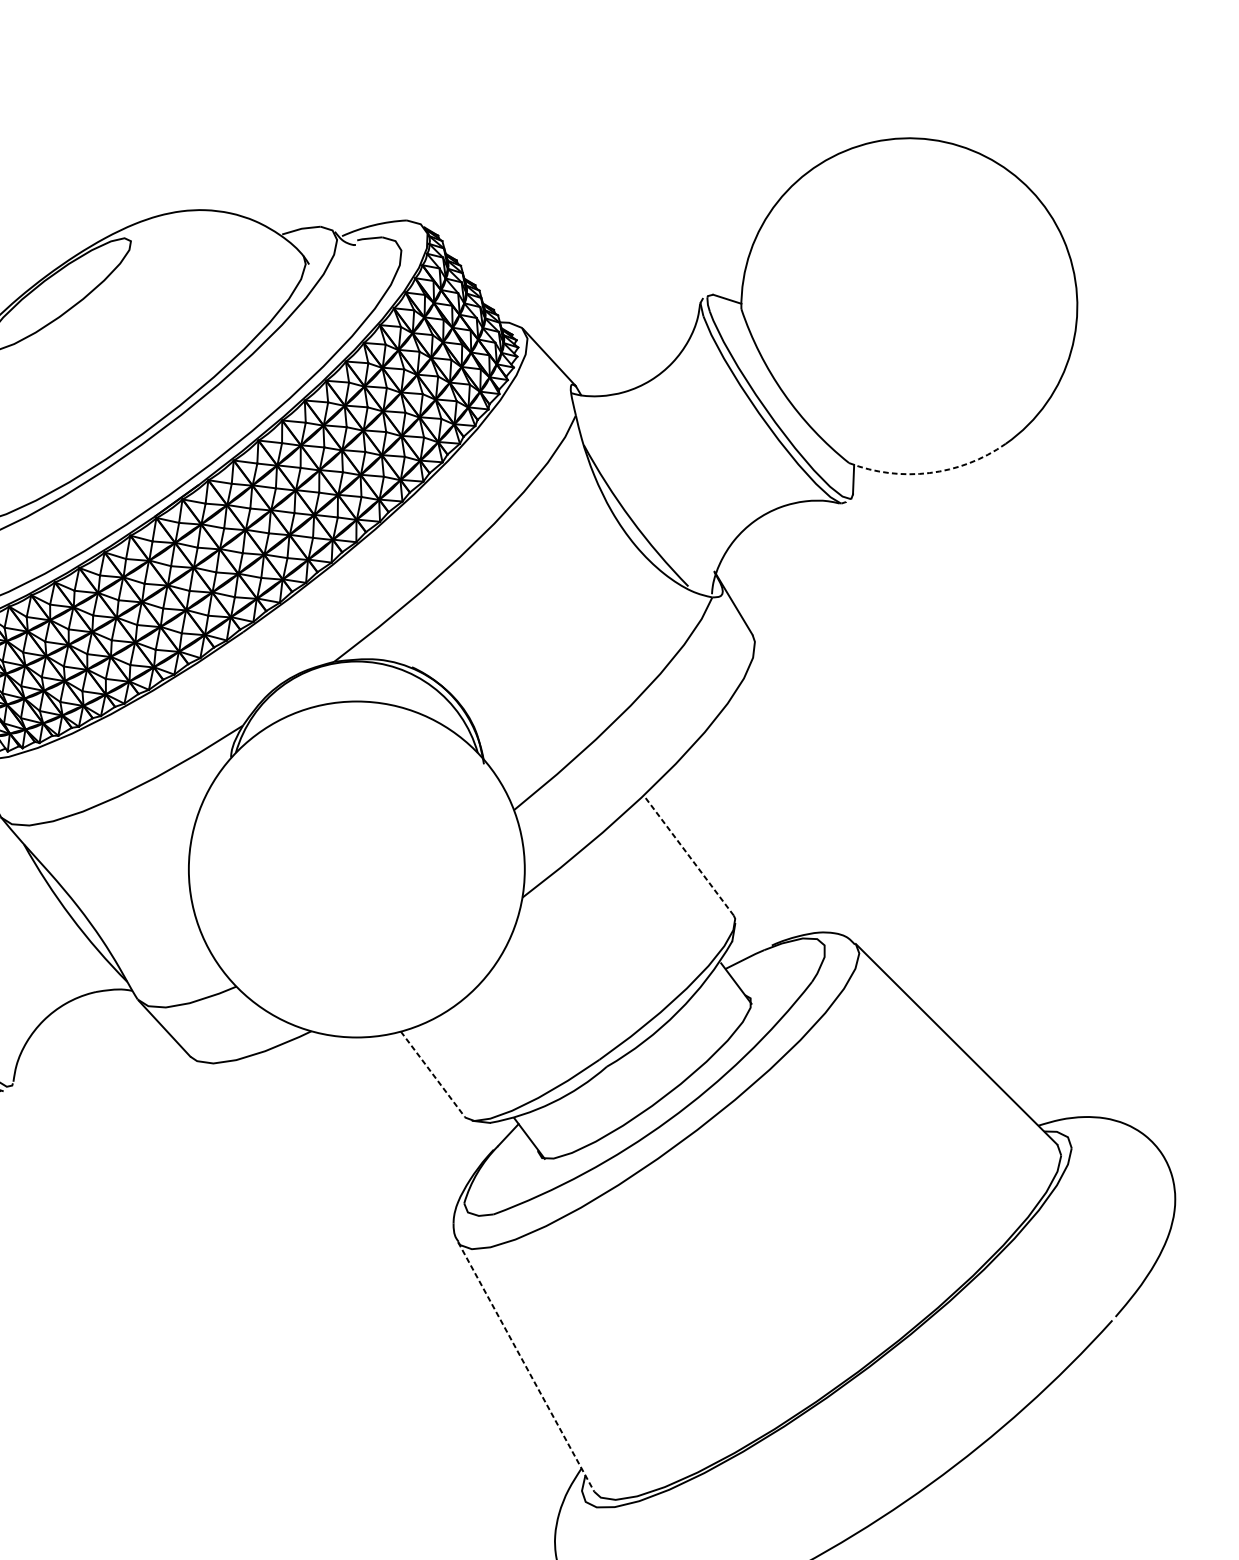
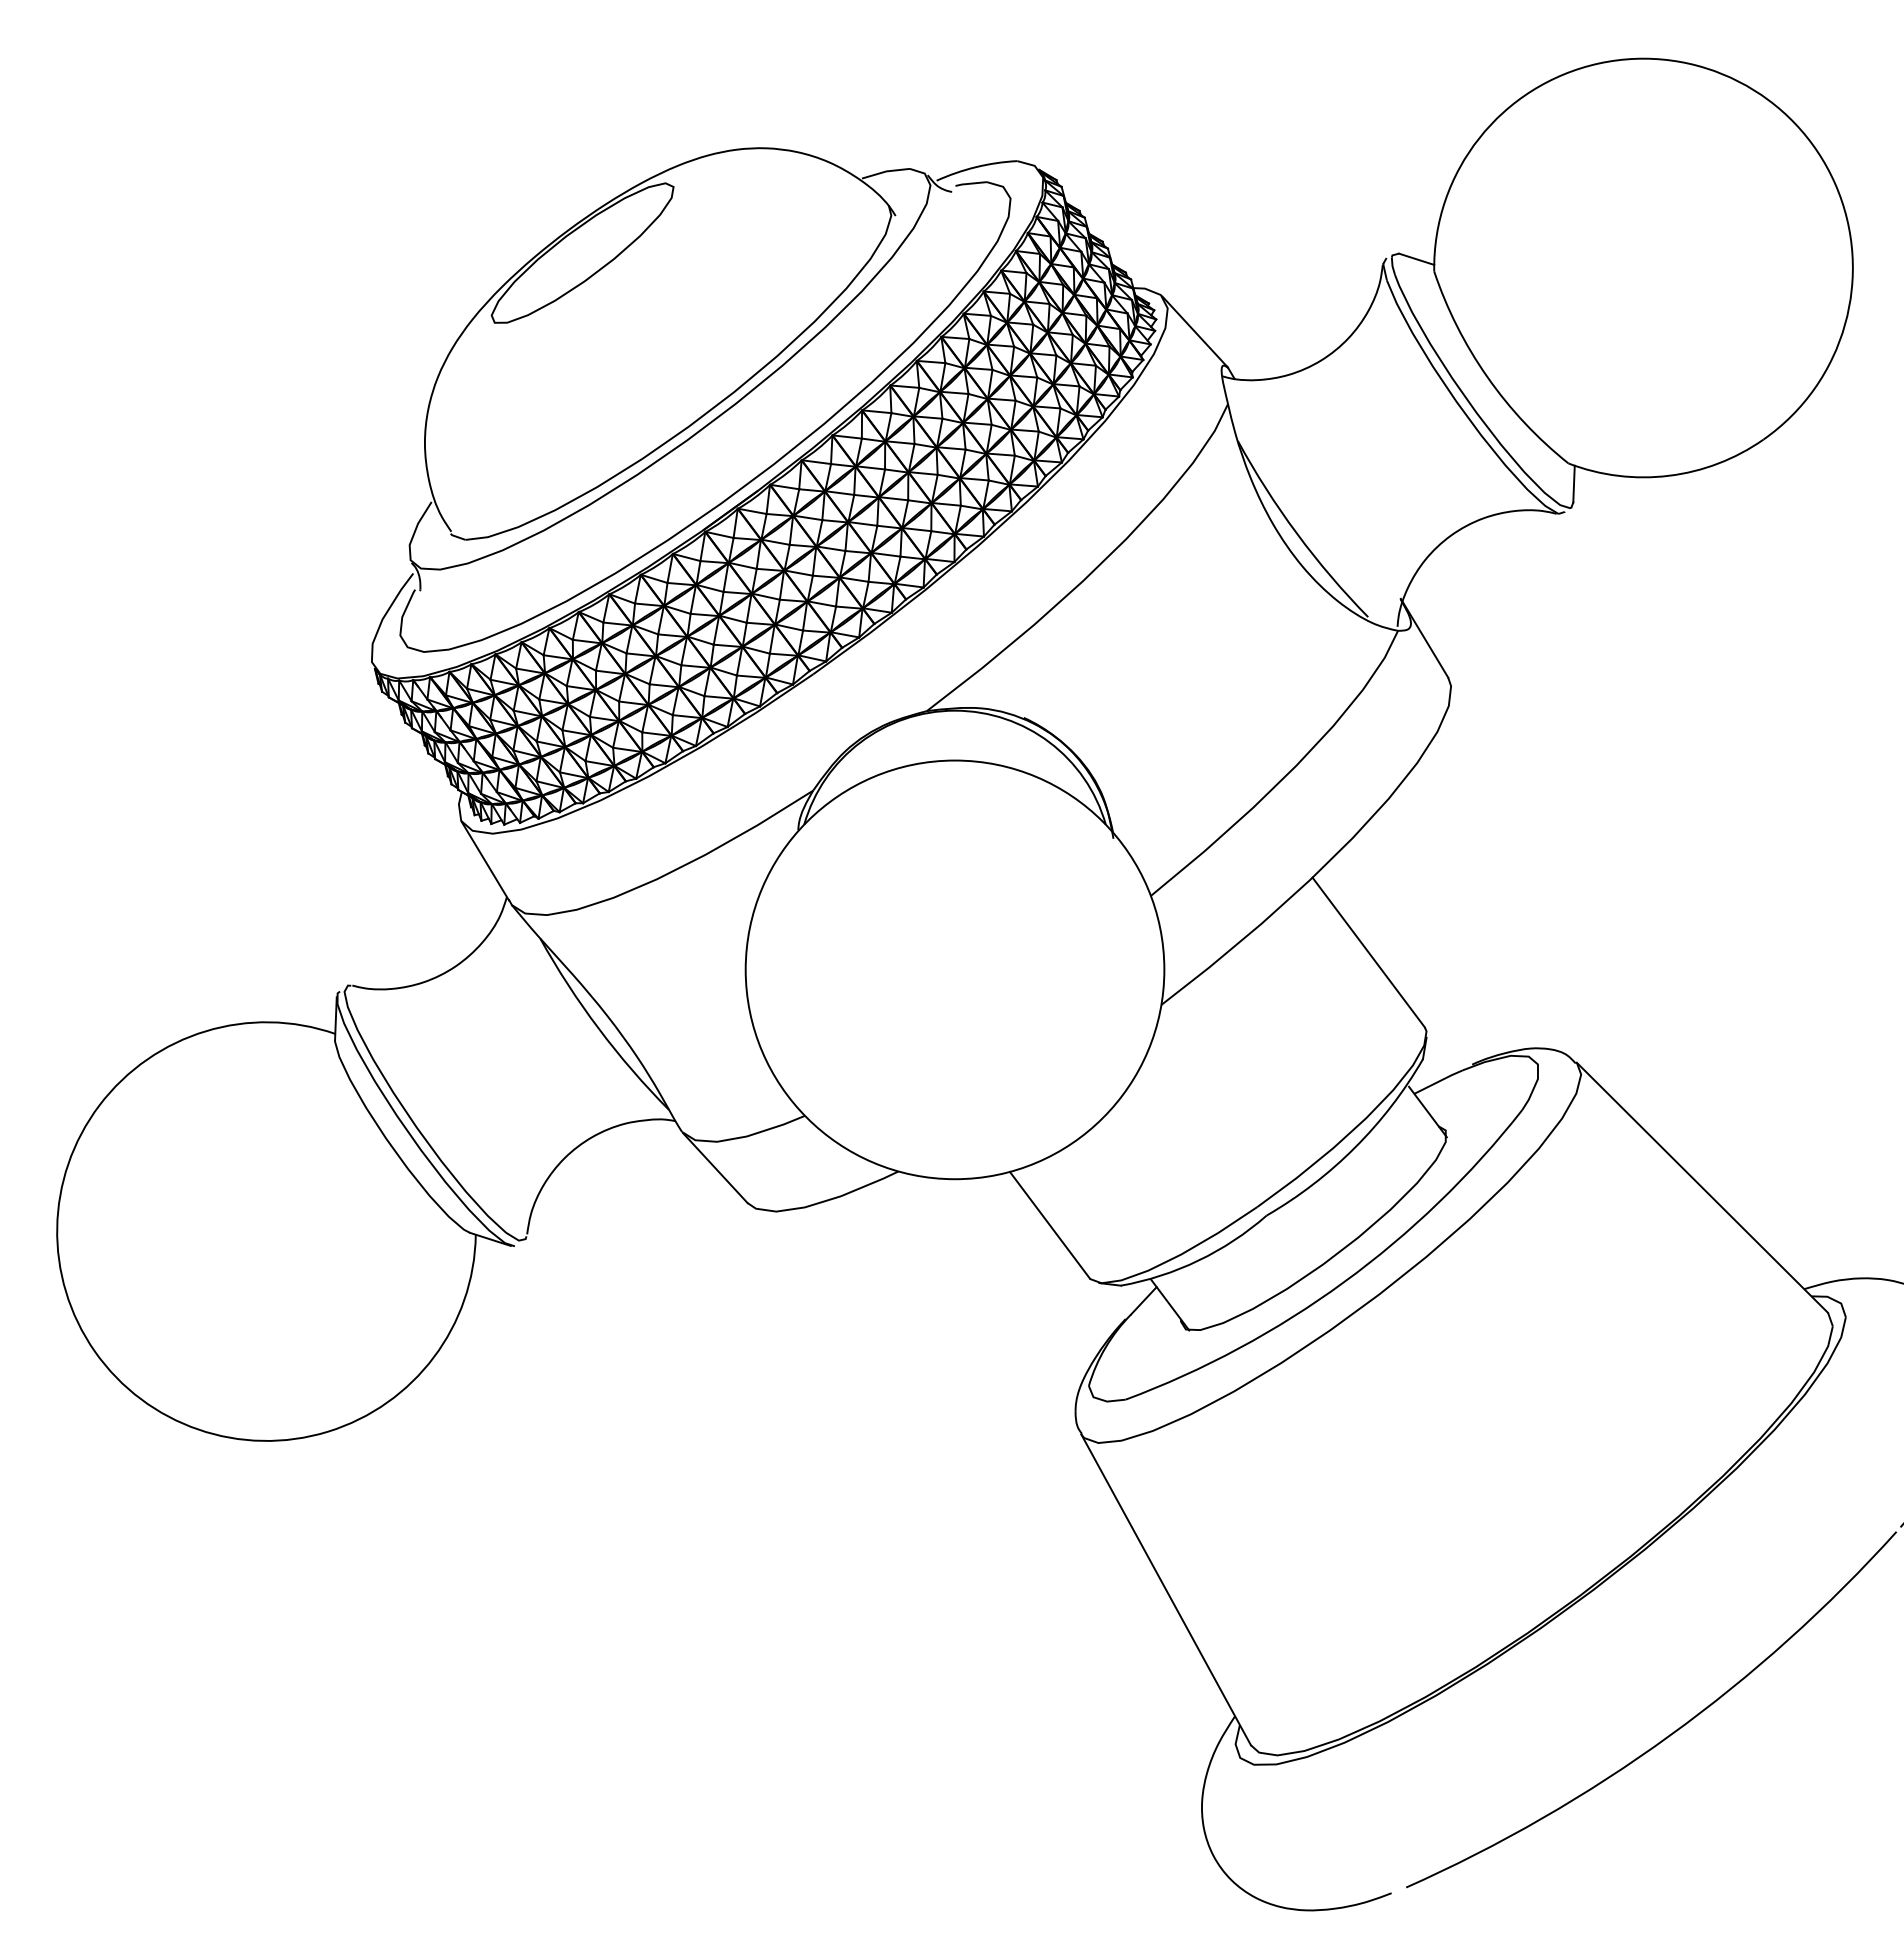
arc: (929, 472) -> (1668, 475), dashed -> solid
line: (688, 855) -> (1368, 952), dashed -> solid
line: (432, 1074) -> (1049, 1225), dashed -> solid
line: (526, 1367) -> (1166, 1590), dashed -> solid

